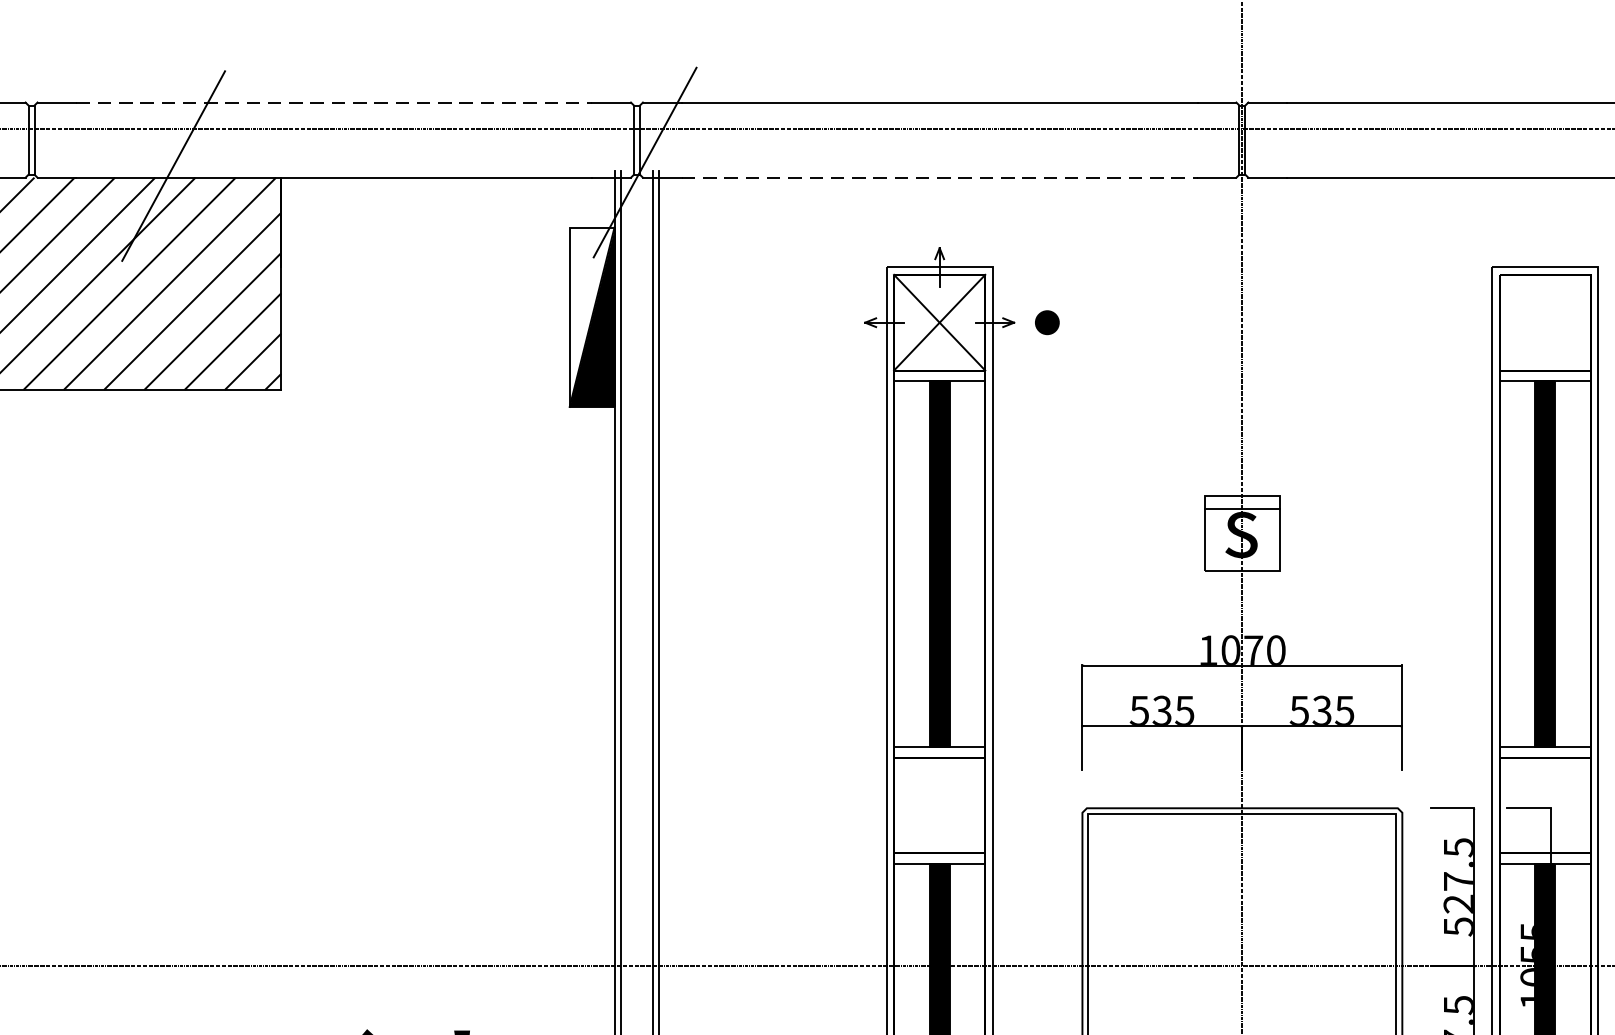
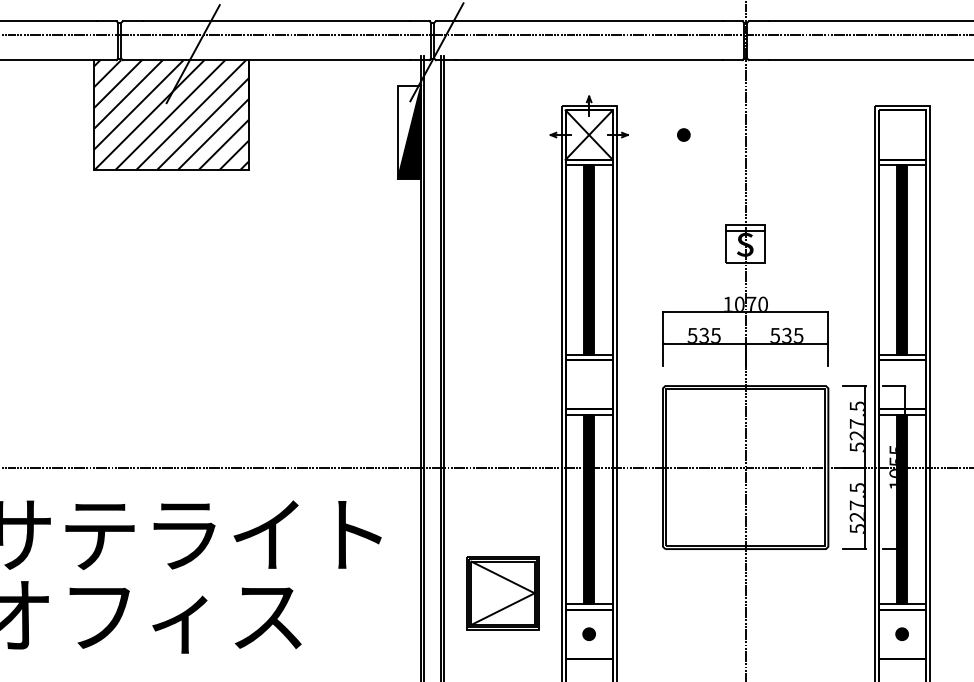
line: (334, 103) -> (276, 21), dashed -> solid
line: (940, 178) -> (589, 60), dashed -> solid
part: (1046, 321) -> (683, 134), moved

